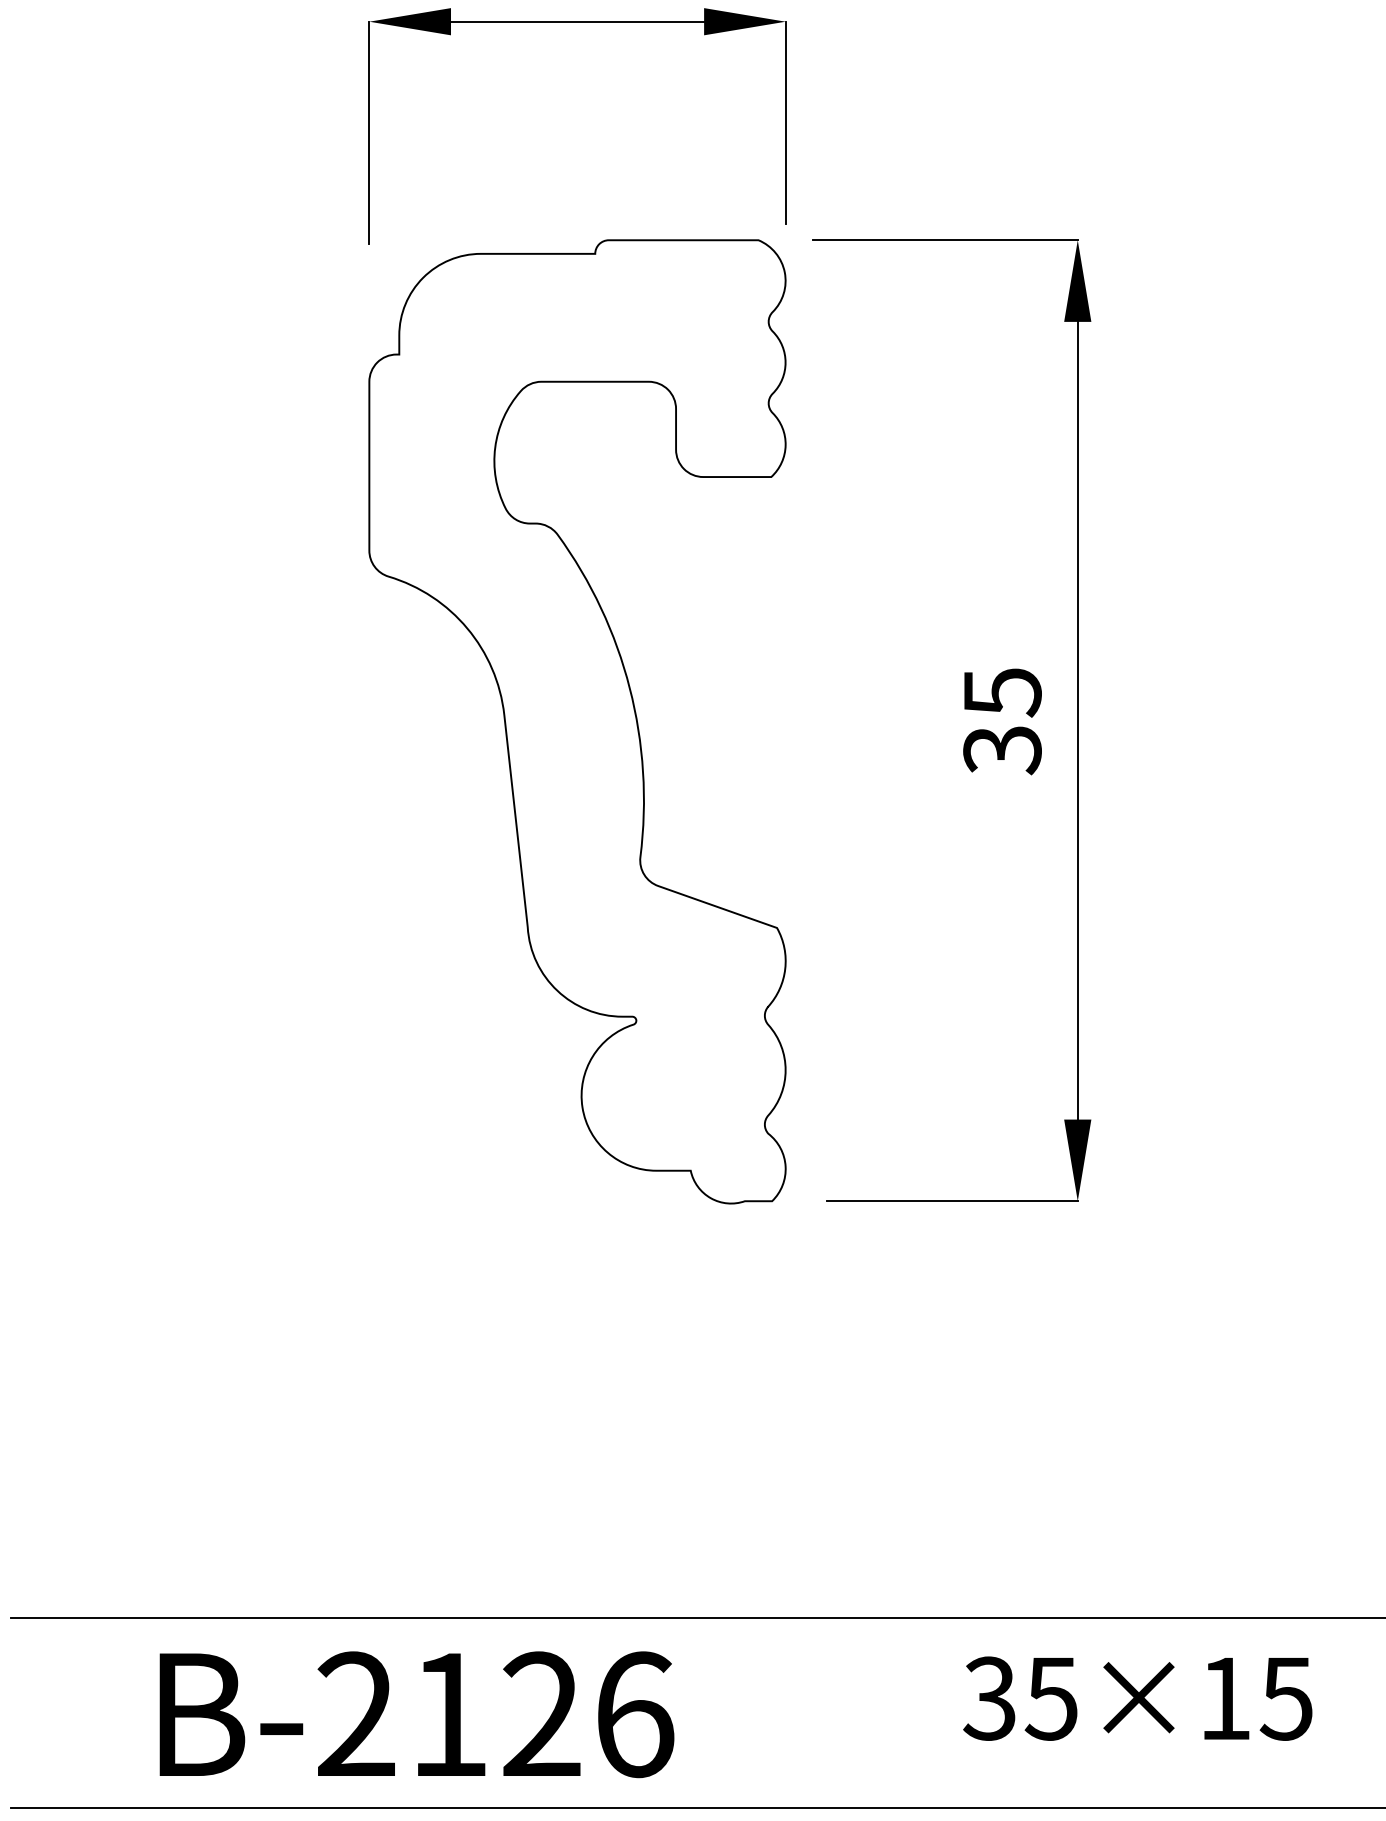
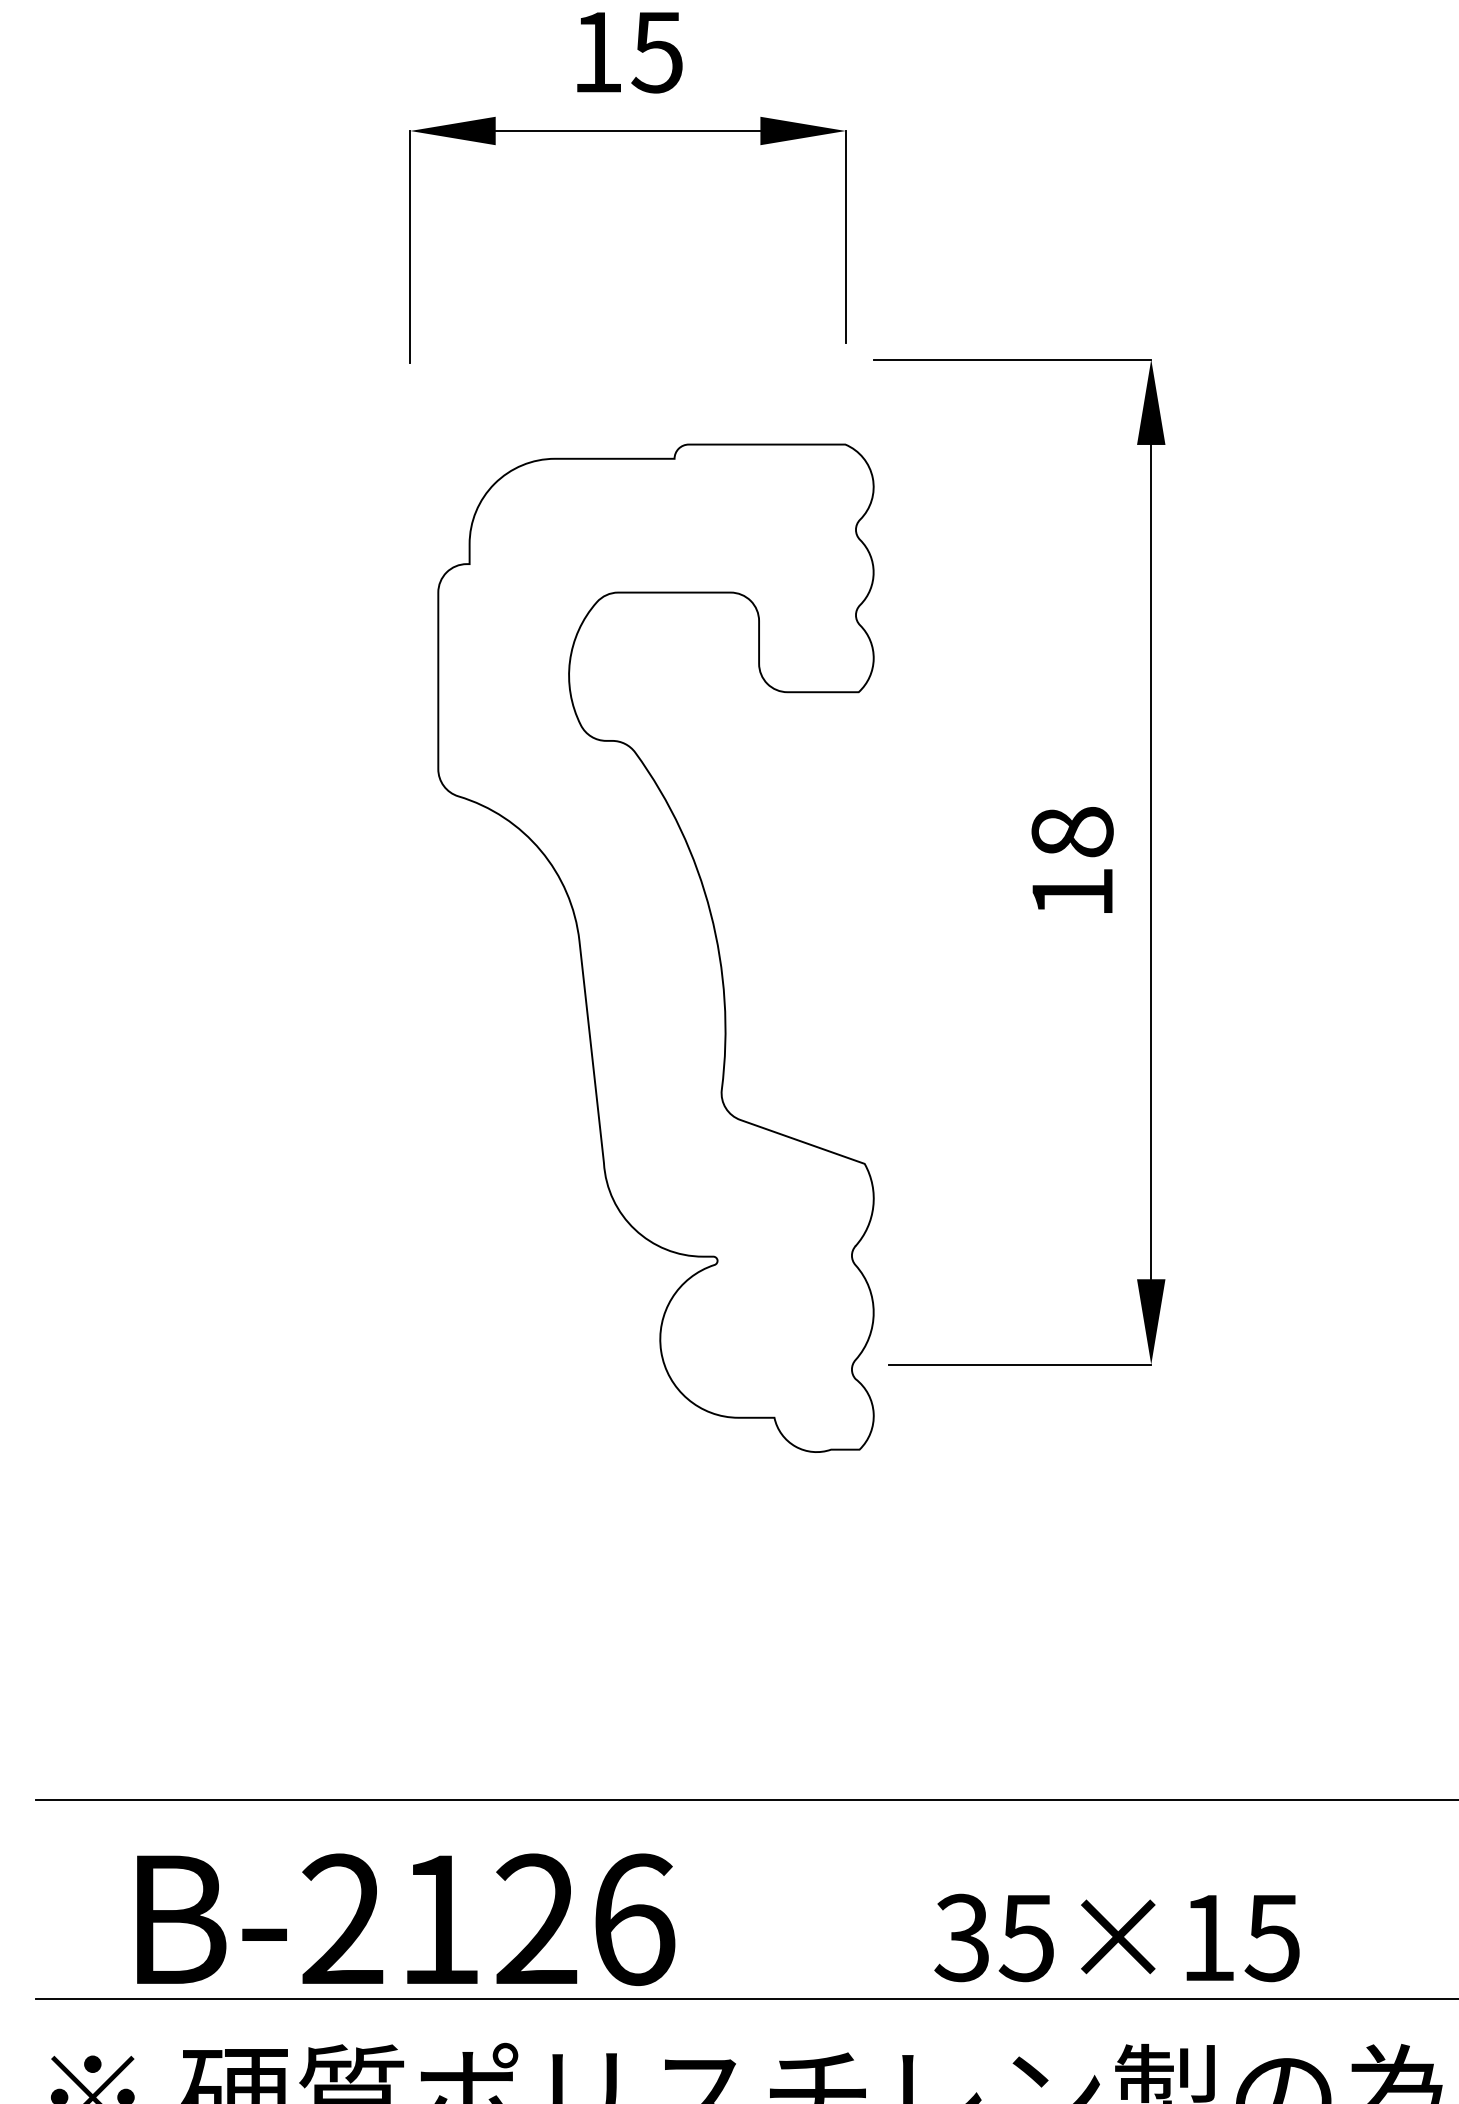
curve: (633, 709) -> (714, 935), moved
text: (1002, 722) -> (1072, 863), 35 -> 18
text: (1137, 1698) -> (1116, 1937), moved
text: (417, 1714) -> (406, 1919), moved

